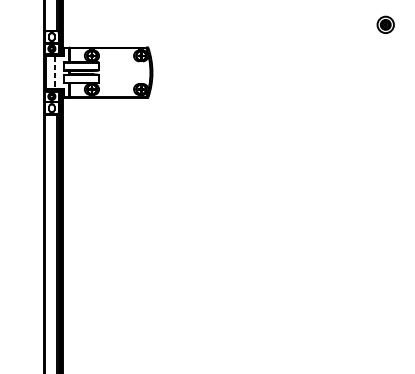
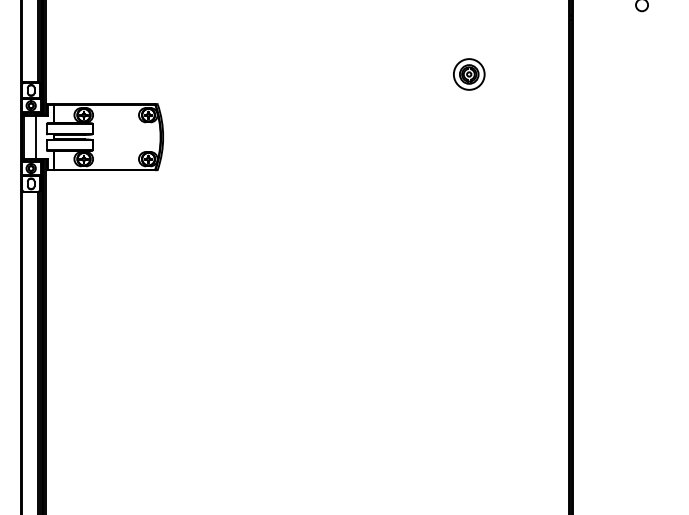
part: (385, 24) -> (469, 74), size x1.43
line: (55, 72) -> (35, 137), dashed -> solid

